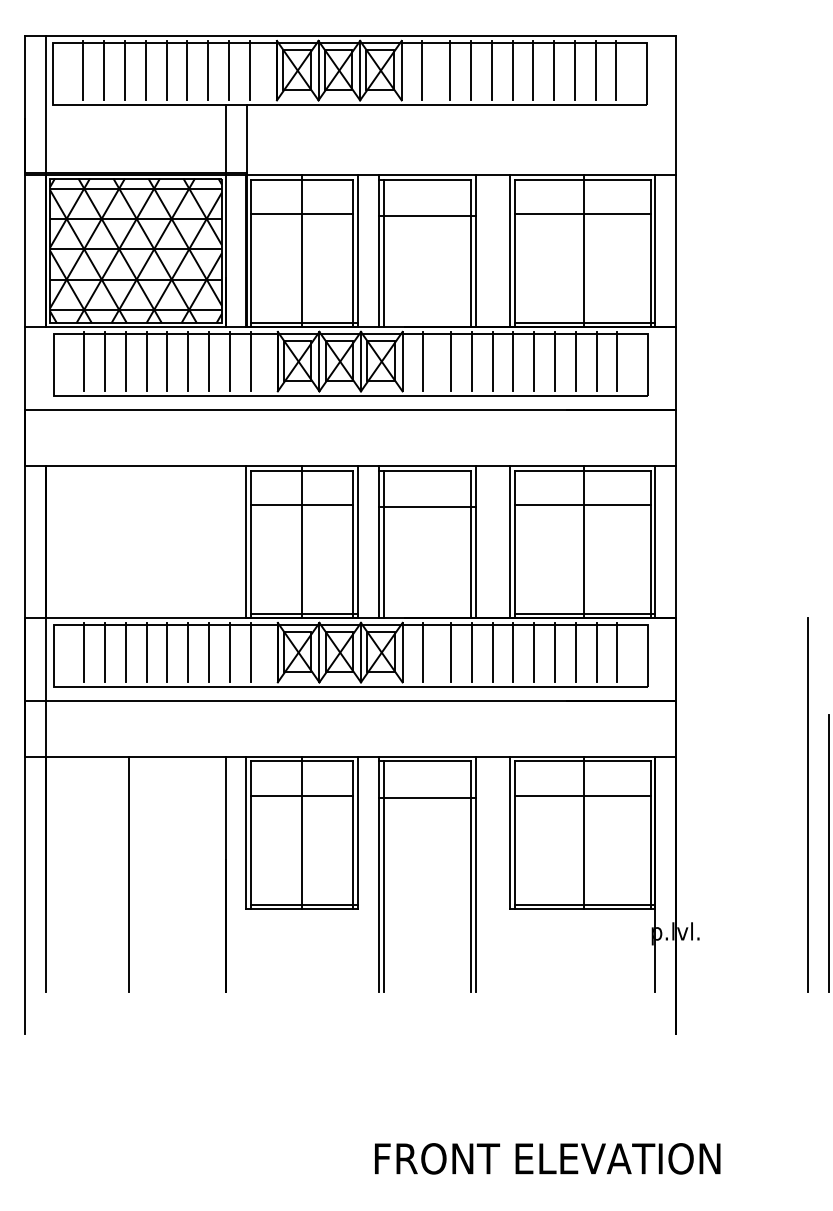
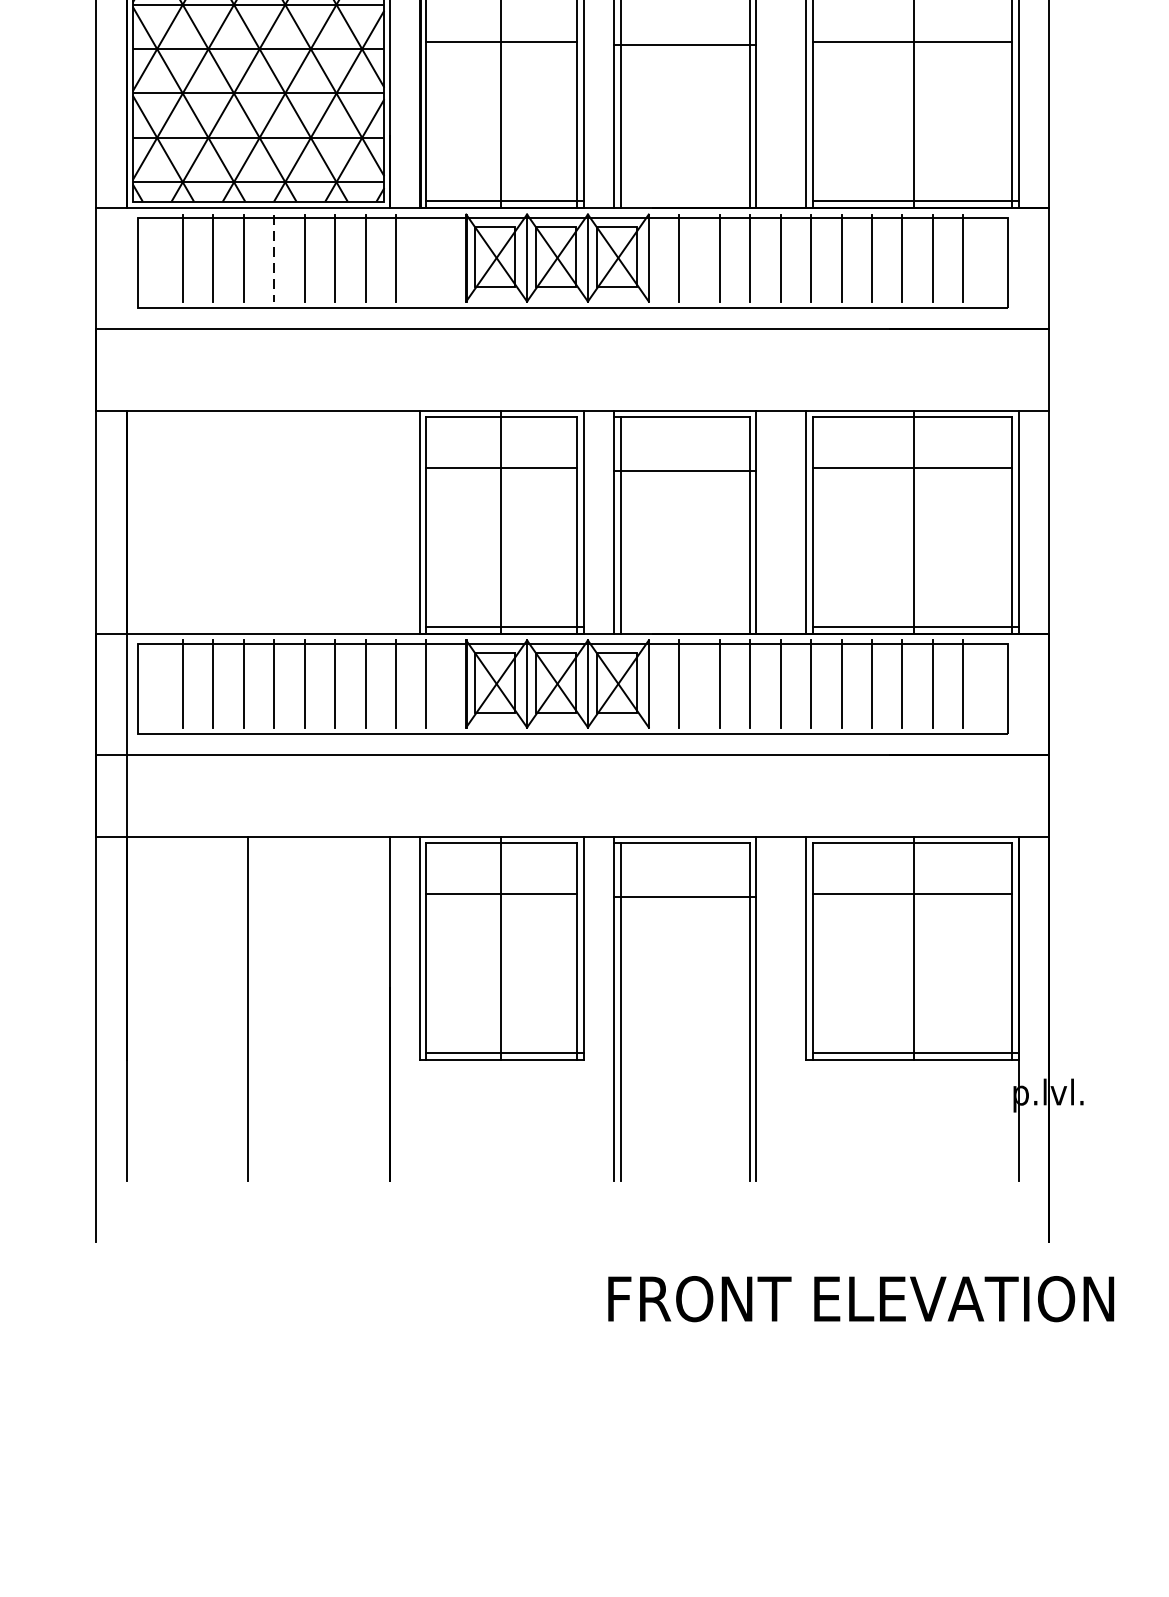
line: (146, 361) -> (273, 257), solid -> dashed
line: (250, 361) -> (426, 257), removed
text: (547, 1158) -> (860, 1298), moved

